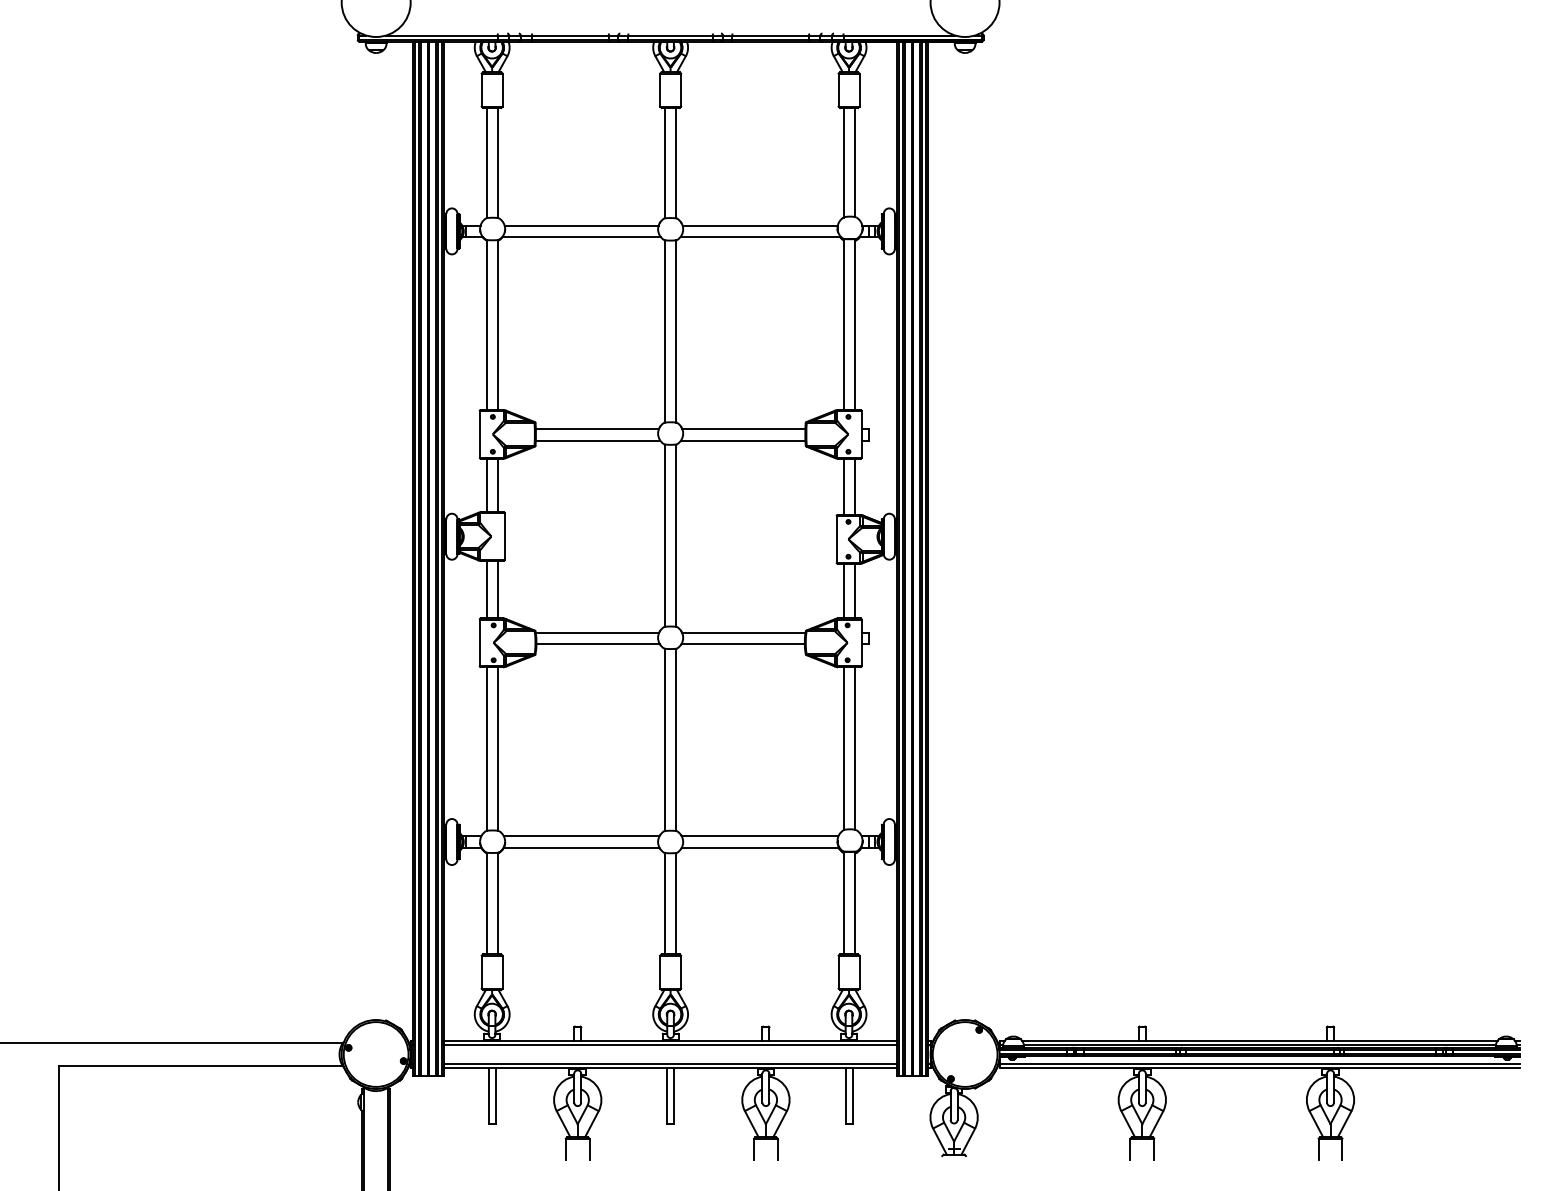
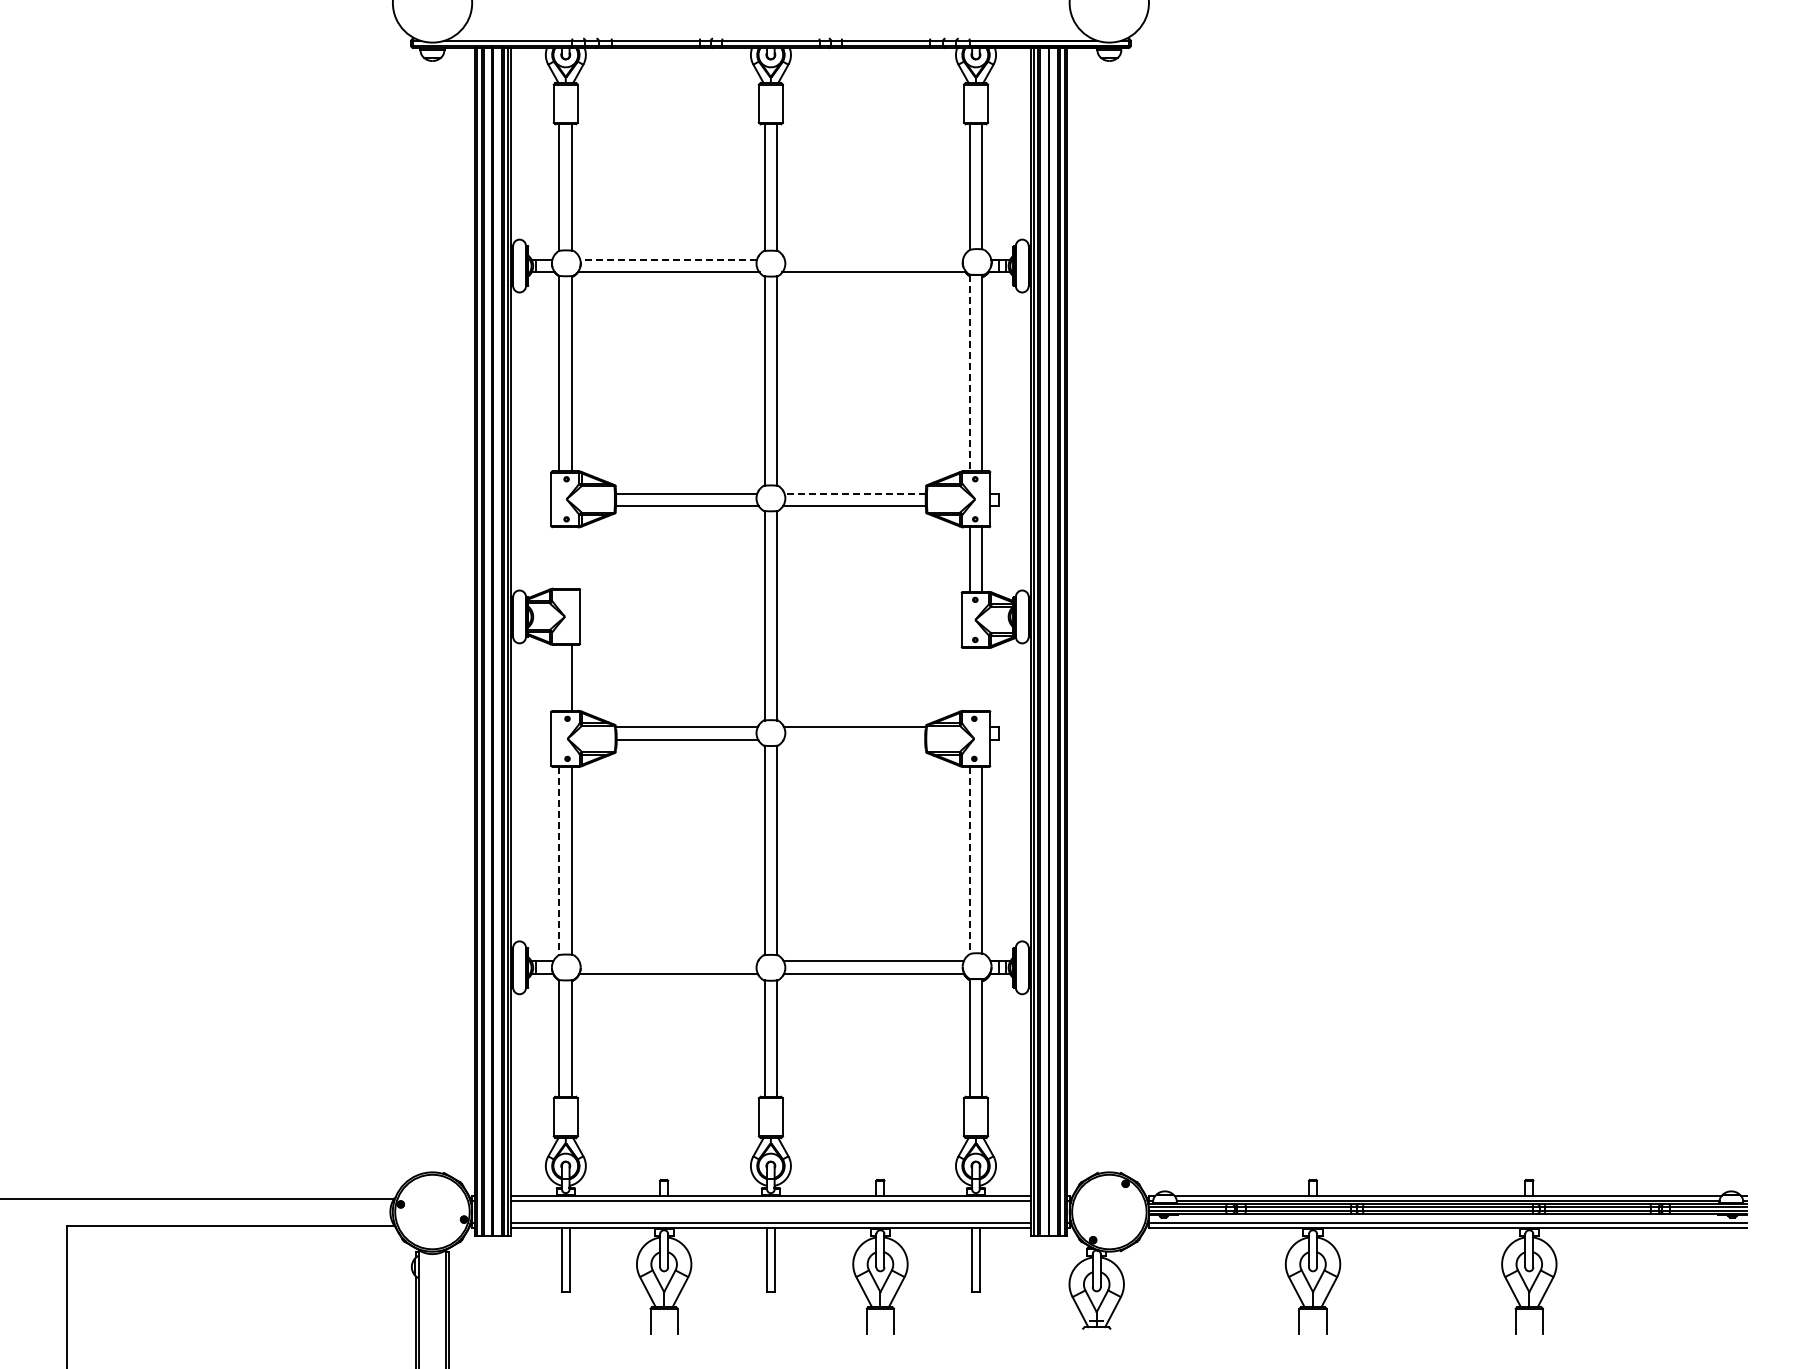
line: (581, 225) -> (668, 259), solid -> dashed
line: (759, 225) -> (873, 259), removed
line: (843, 324) -> (969, 373), solid -> dashed
line: (744, 429) -> (855, 493), solid -> dashed
line: (486, 484) -> (559, 557), removed
line: (497, 484) -> (572, 557), removed
line: (486, 589) -> (559, 677), removed
line: (843, 590) -> (969, 678), removed
line: (854, 590) -> (982, 678), removed
line: (743, 644) -> (854, 740), removed
line: (843, 748) -> (969, 860), solid -> dashed
line: (486, 749) -> (559, 861), solid -> dashed
line: (581, 836) -> (668, 961), removed

